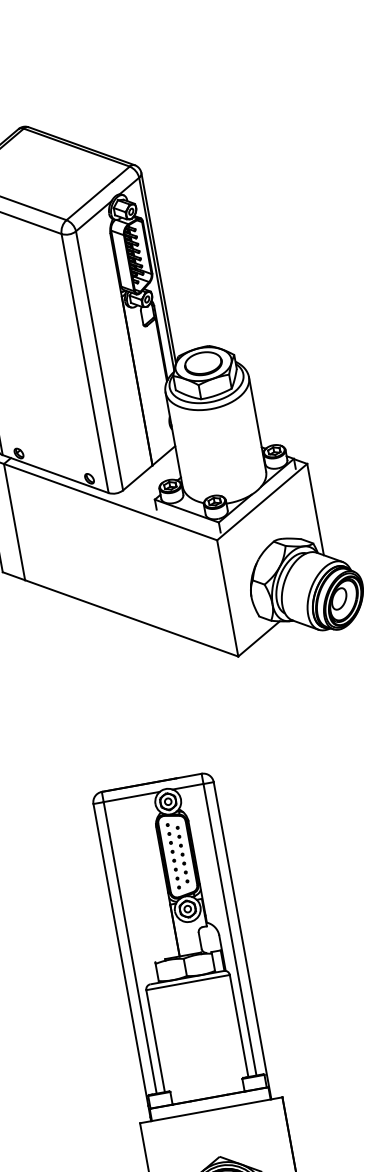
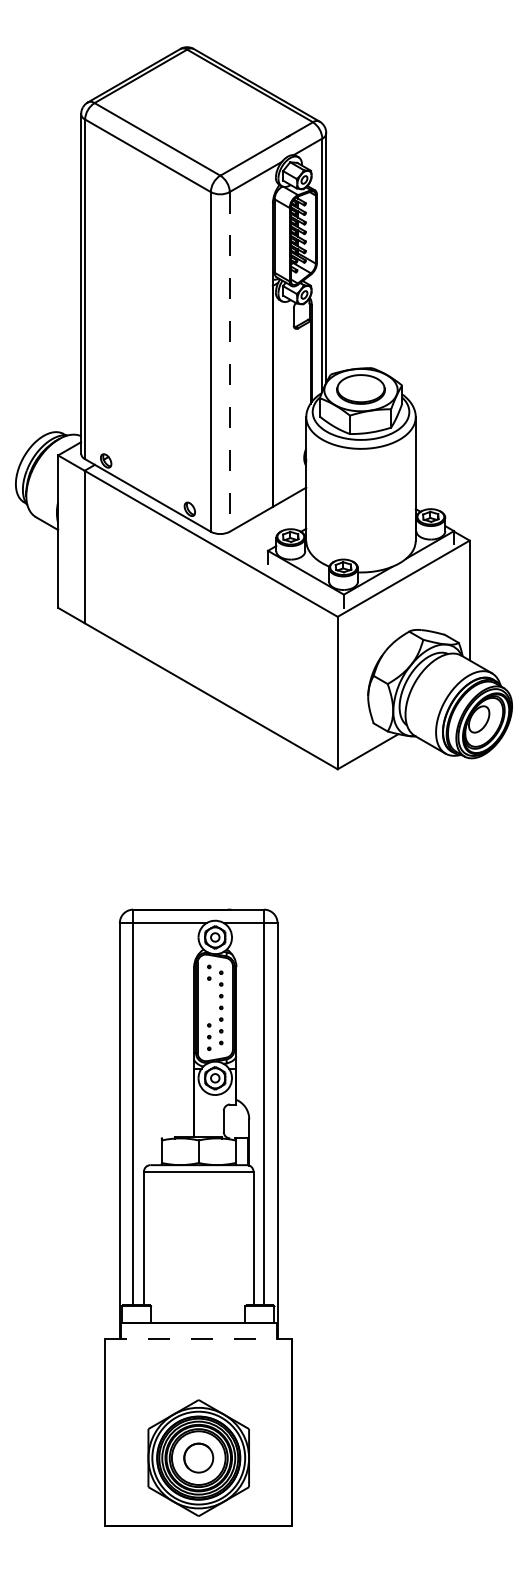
line: (99, 360) -> (229, 361), solid -> dashed
part: (172, 851) -> (209, 1001), removed
line: (211, 1110) -> (199, 1339), solid -> dashed

